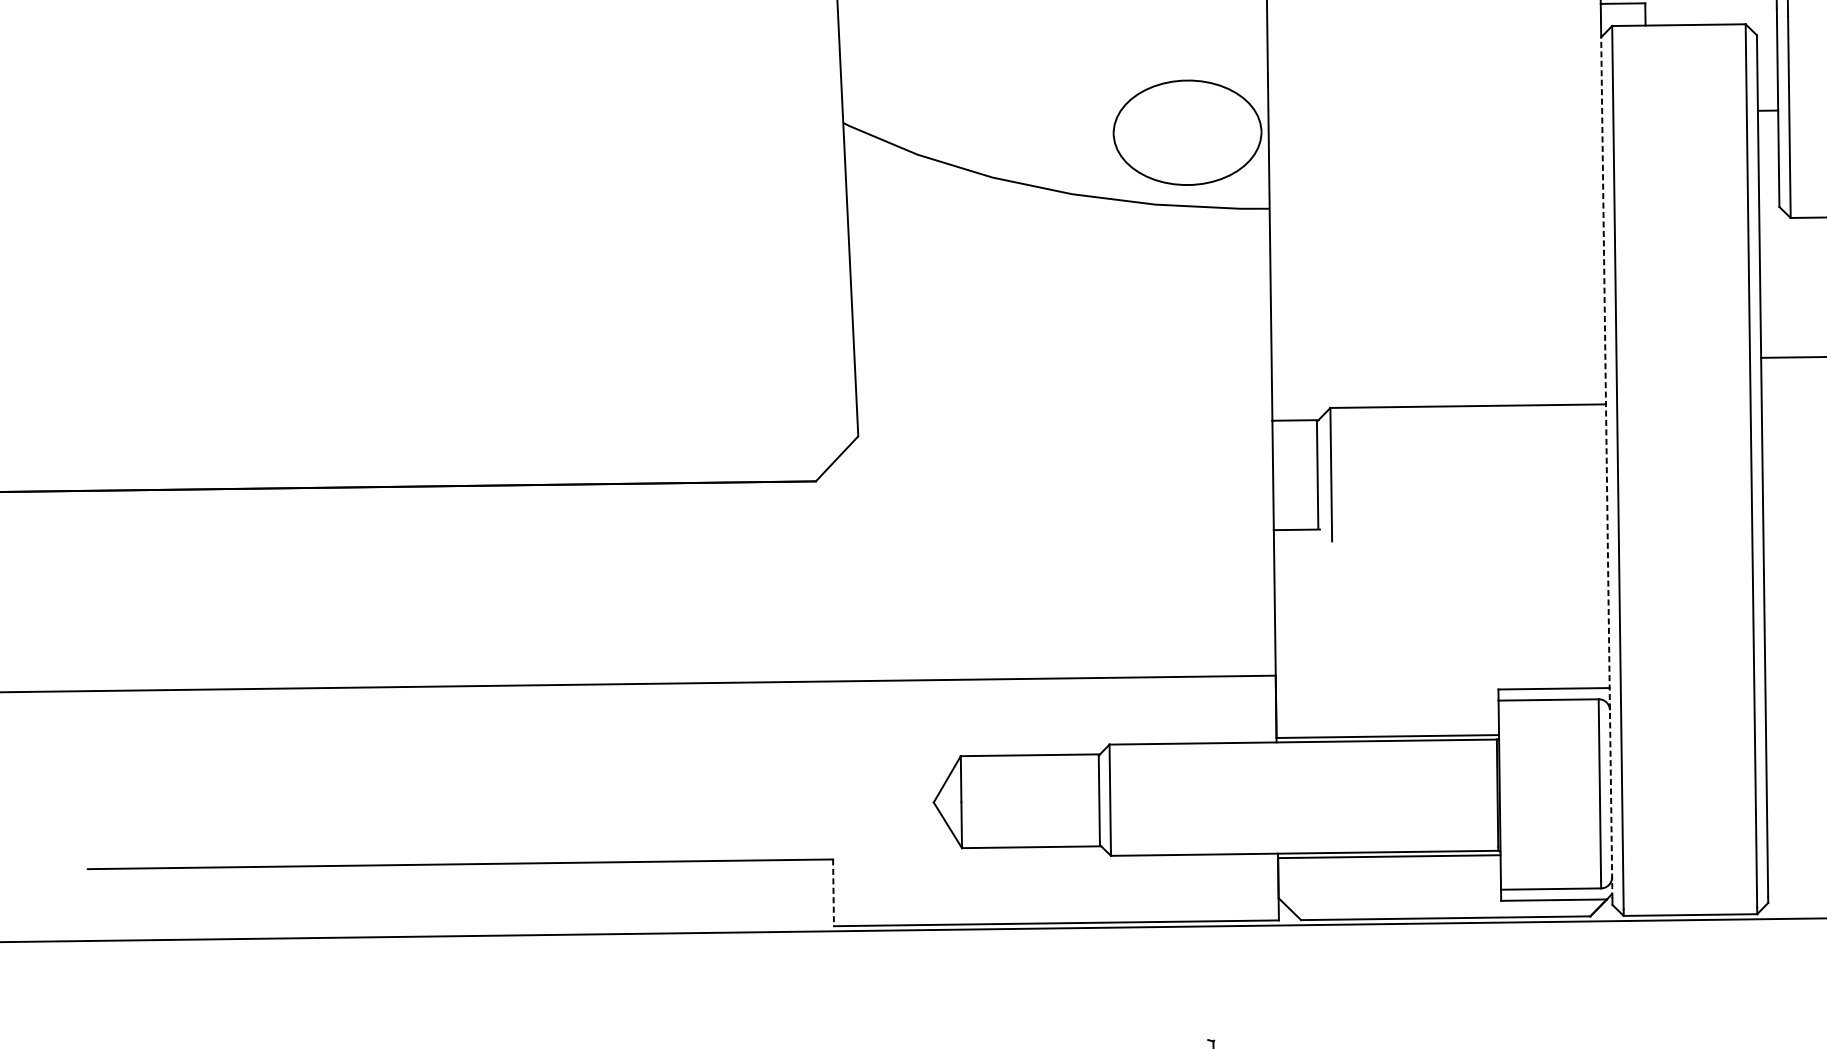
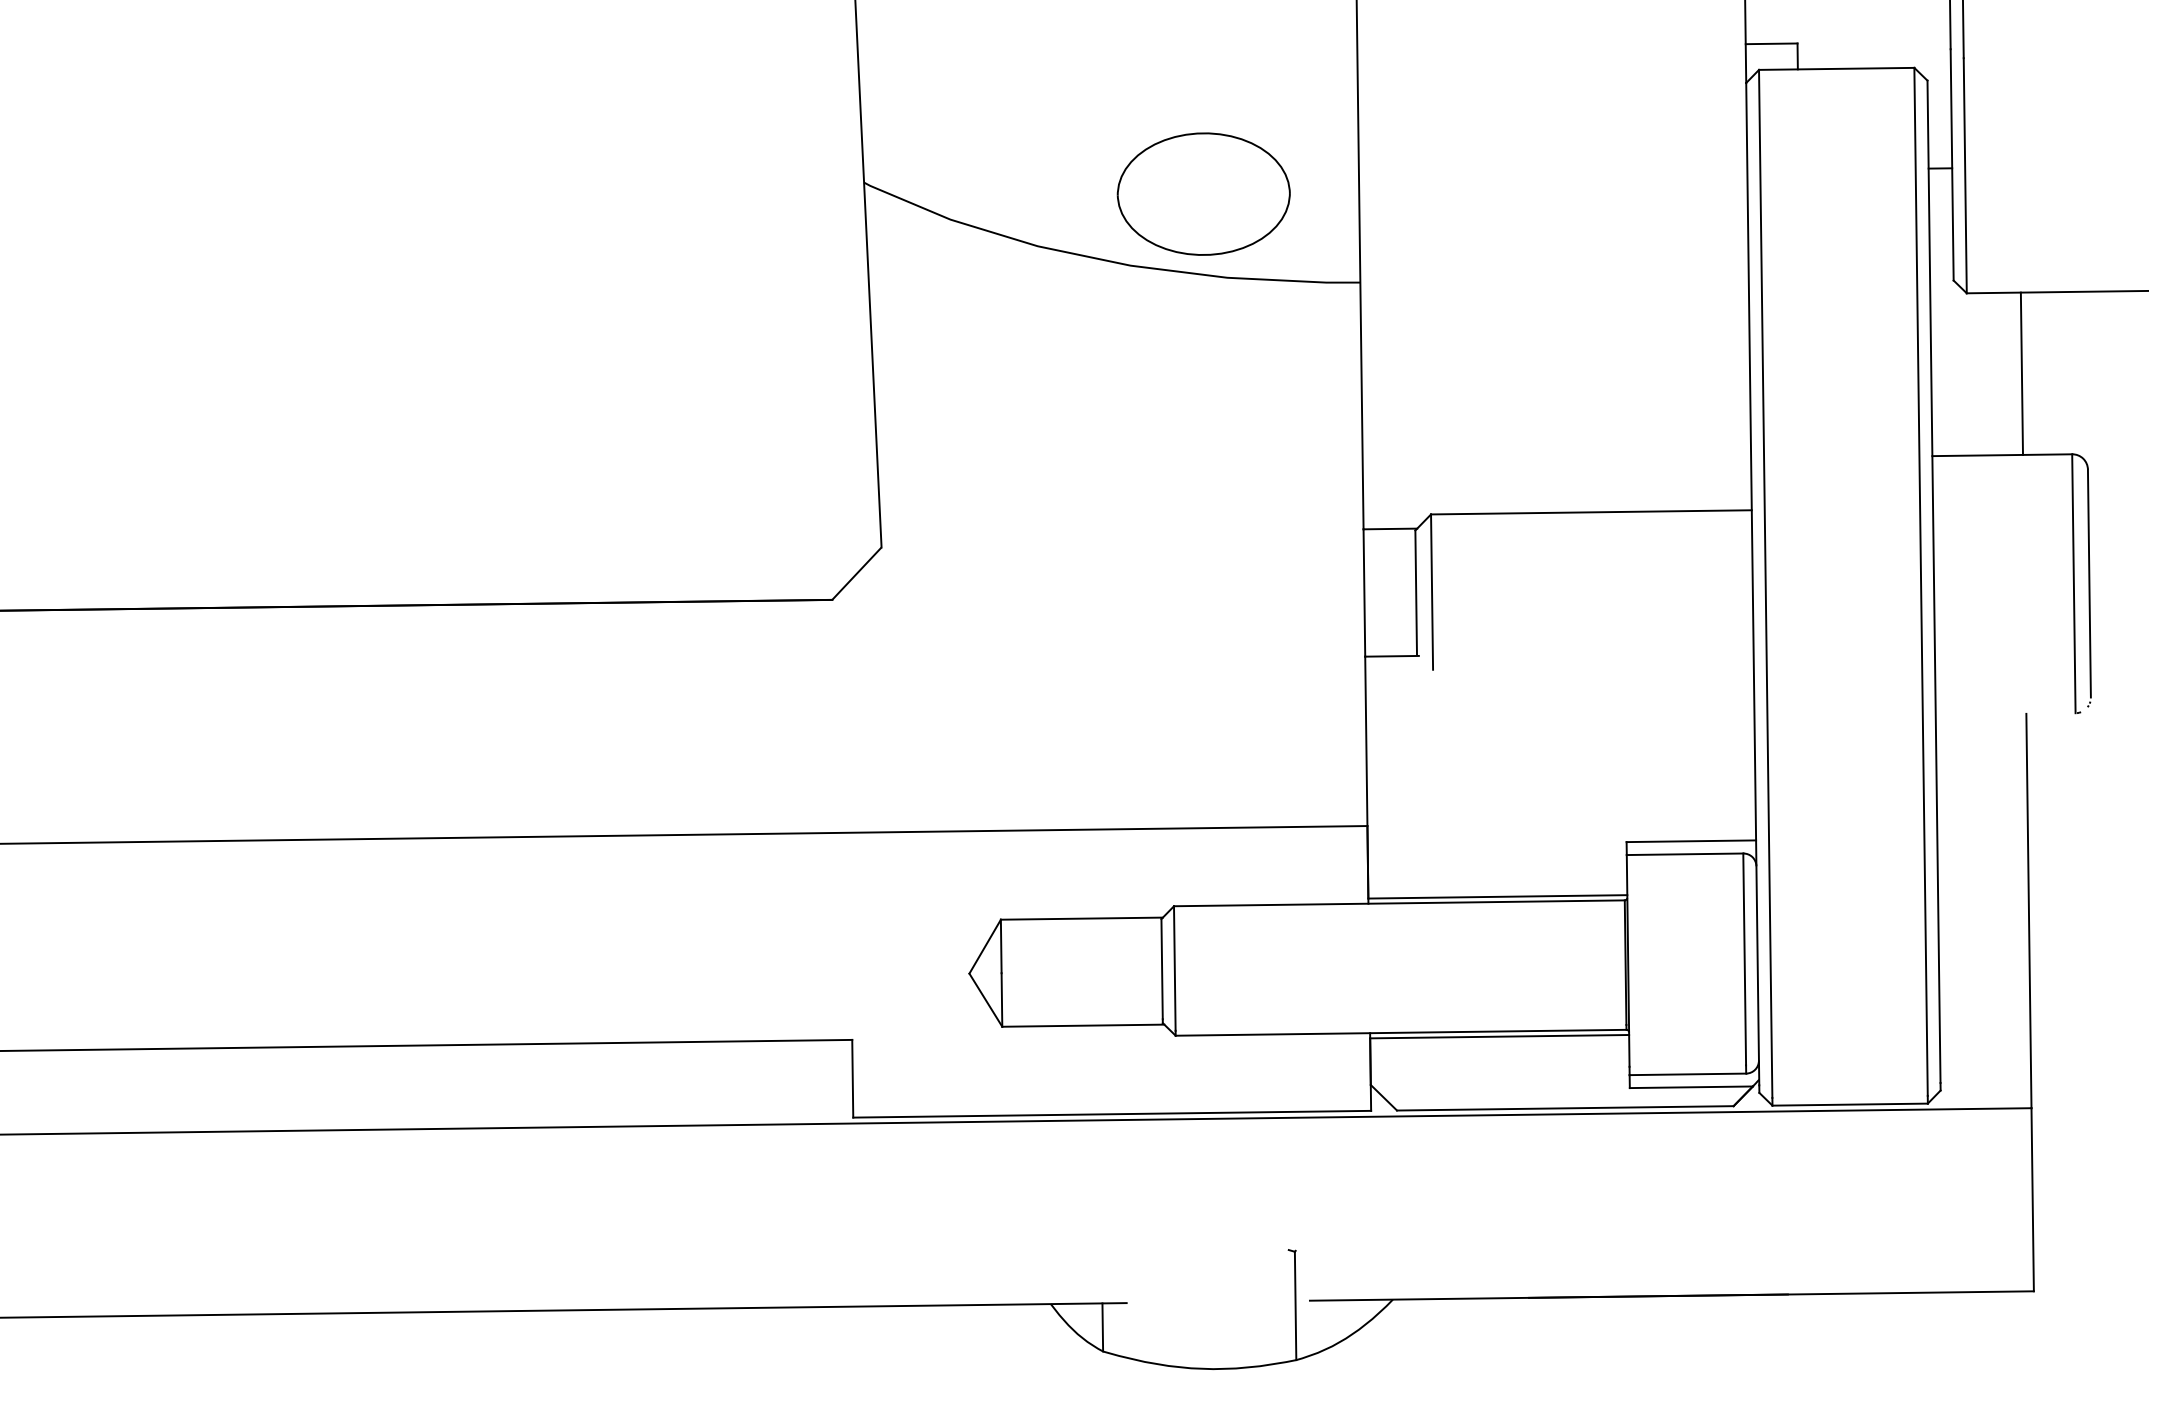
part: (1187, 132) -> (1203, 193), moved
line: (1606, 467) -> (1752, 583), dashed -> solid
line: (833, 892) -> (852, 1078), dashed -> solid

